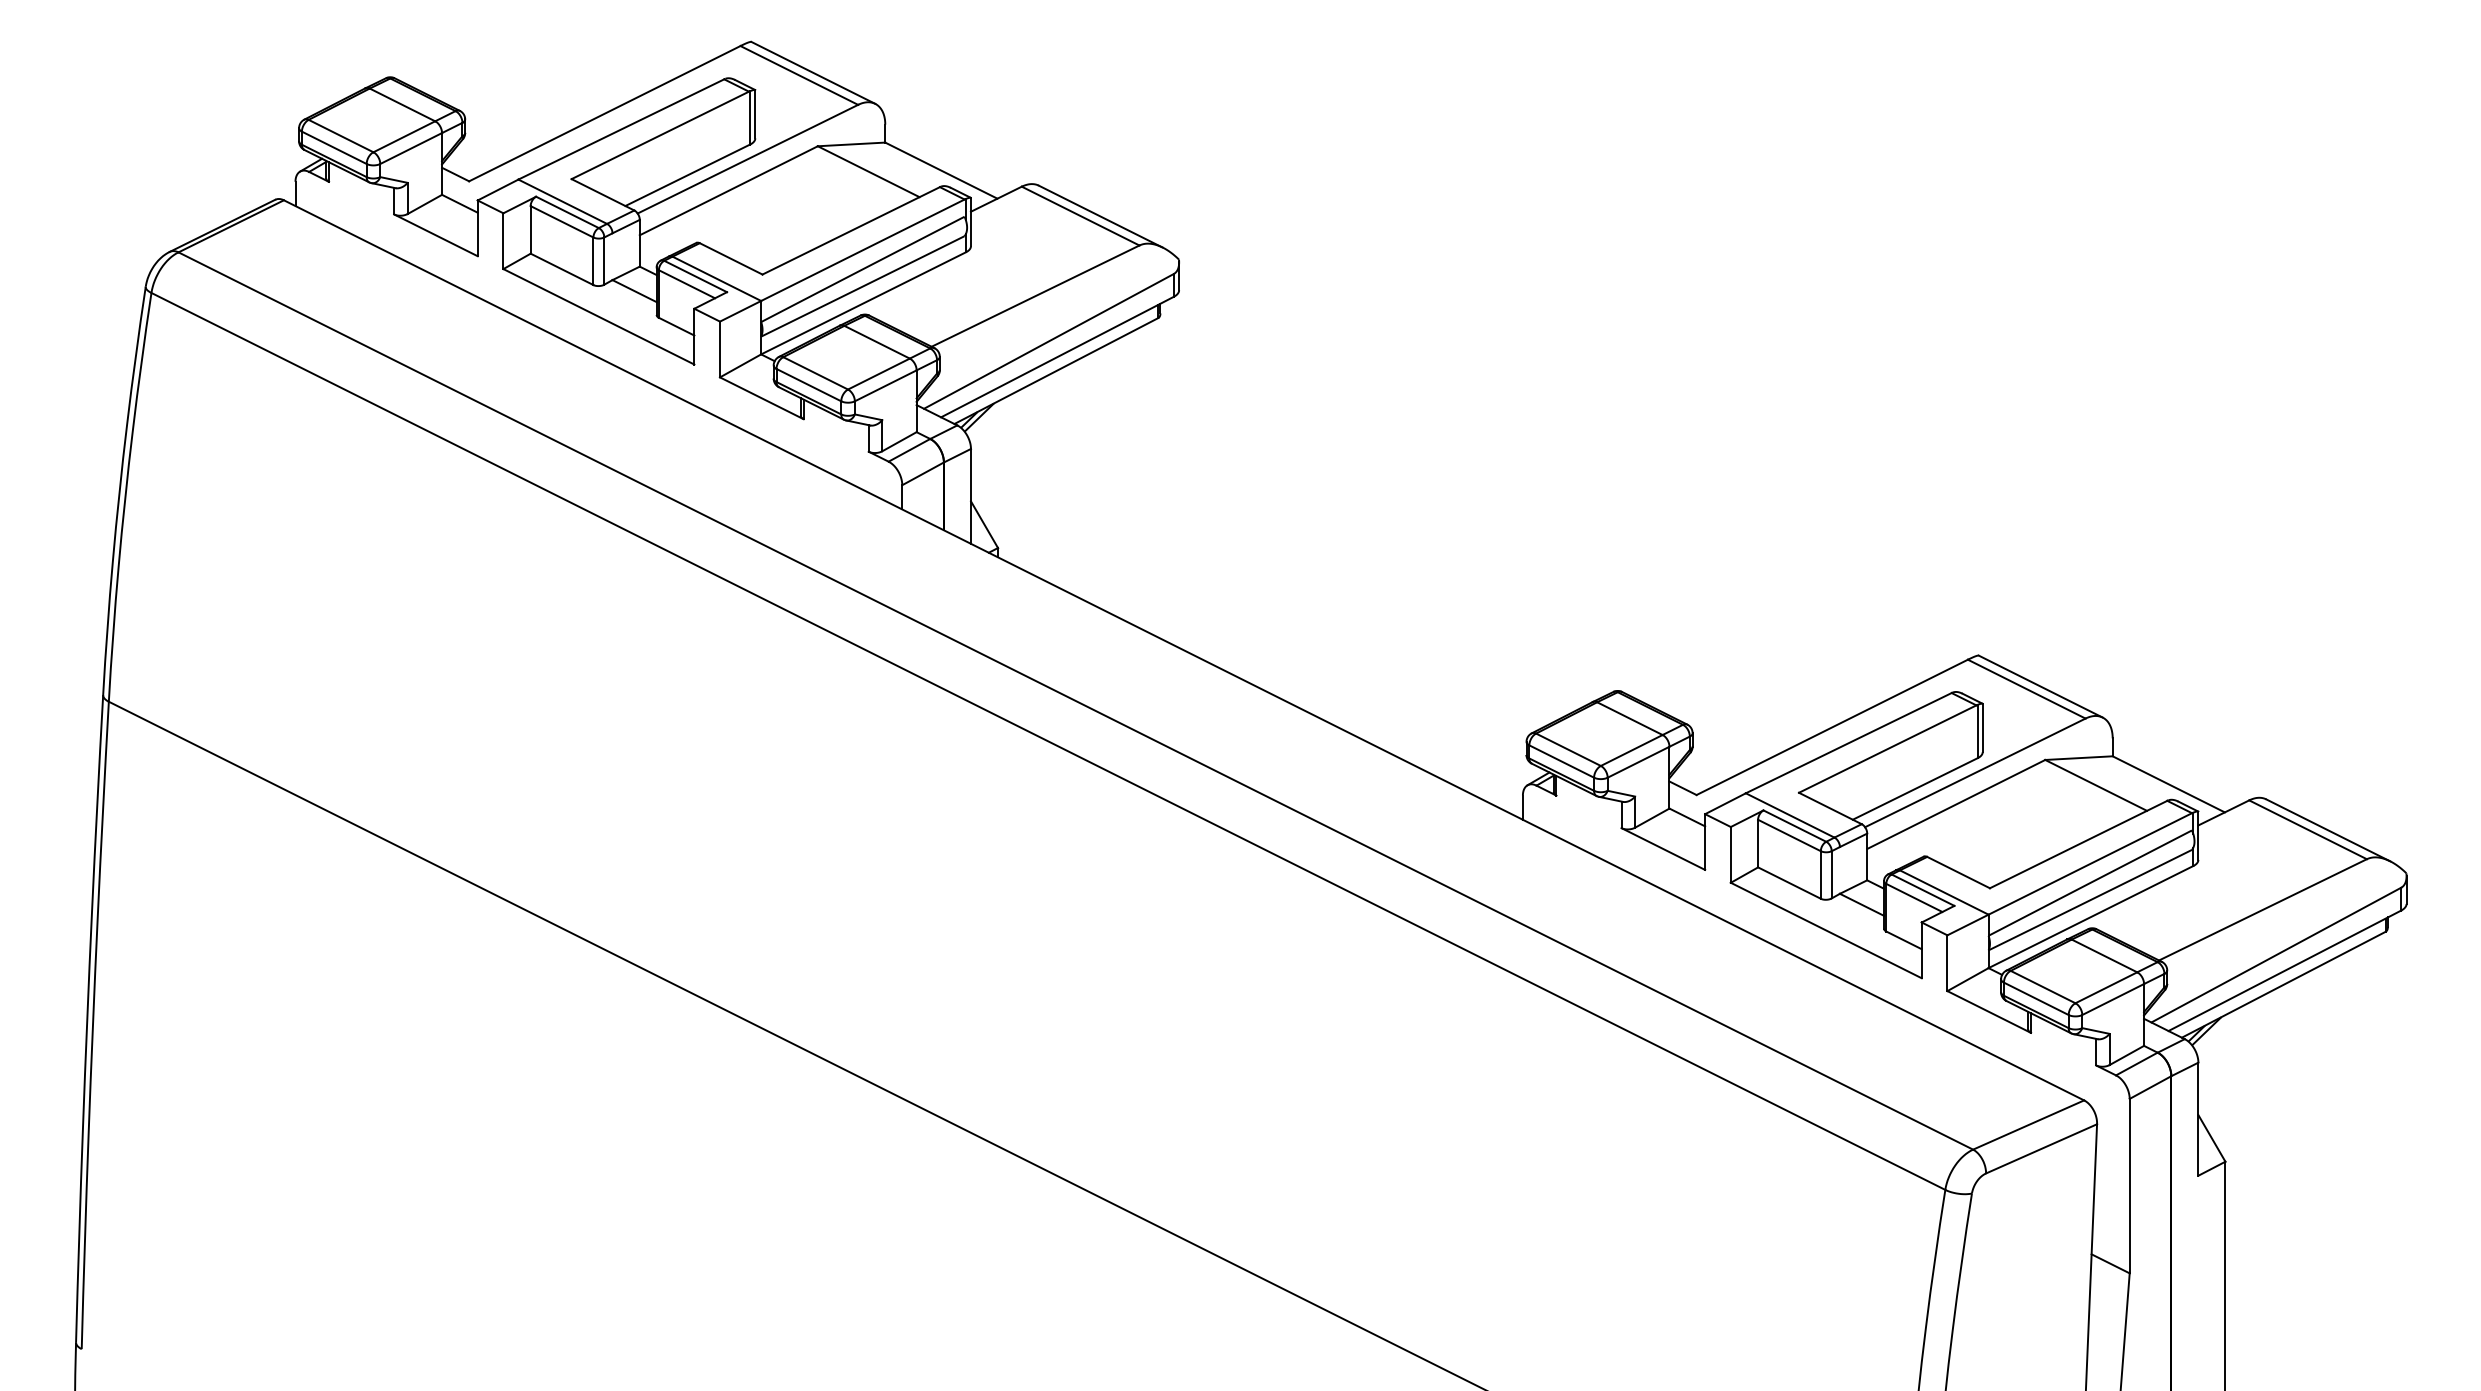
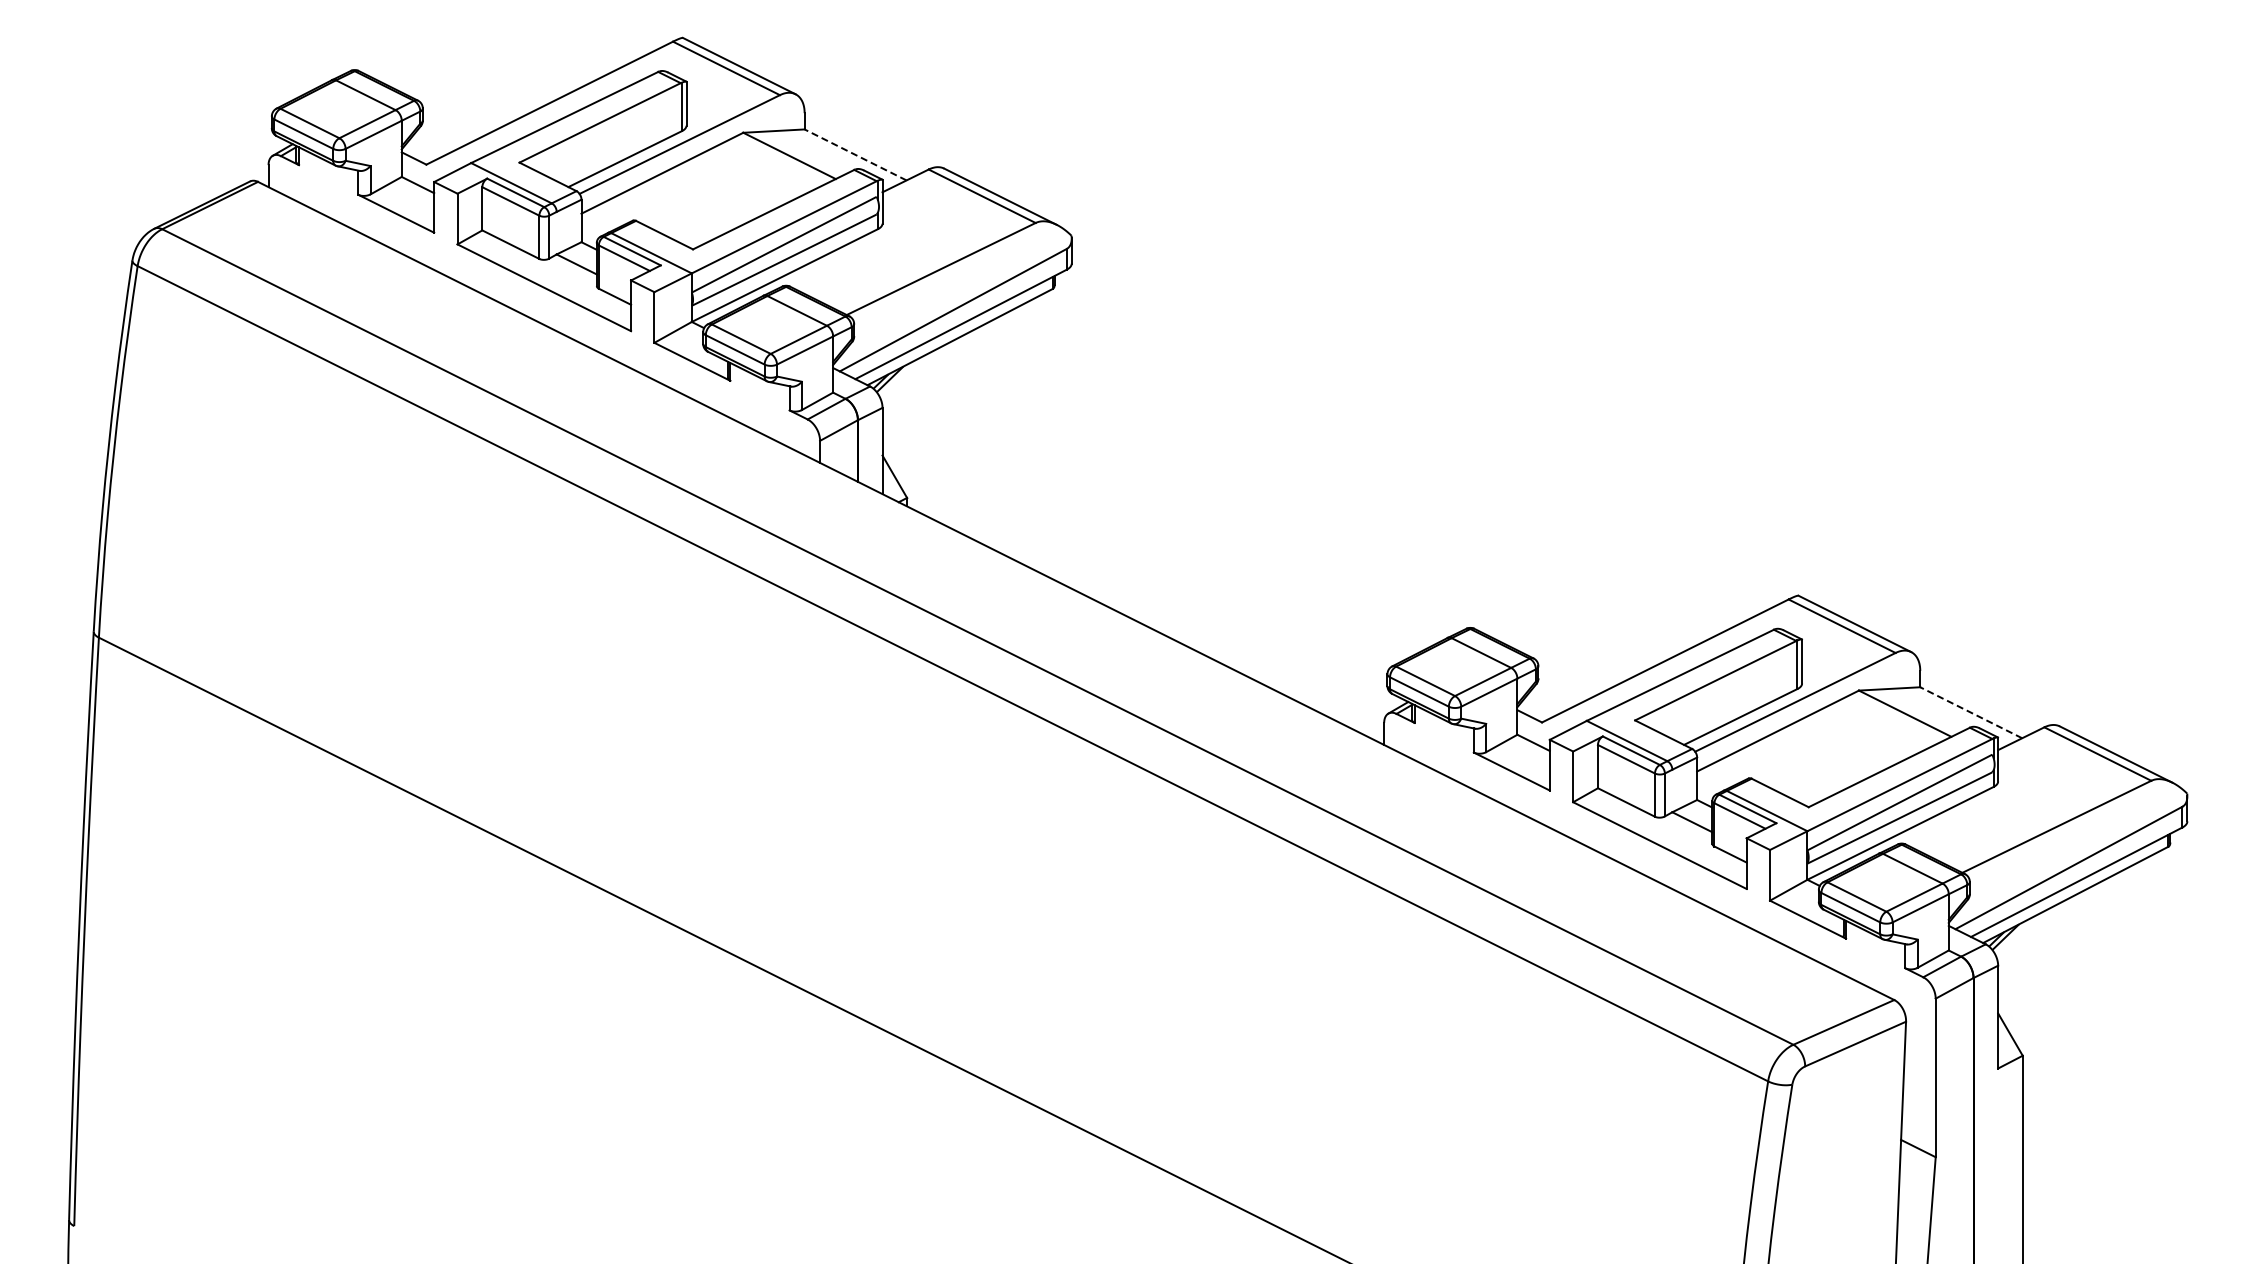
line: (941, 170) -> (855, 154), solid -> dashed
line: (2169, 784) -> (1971, 712), solid -> dashed

